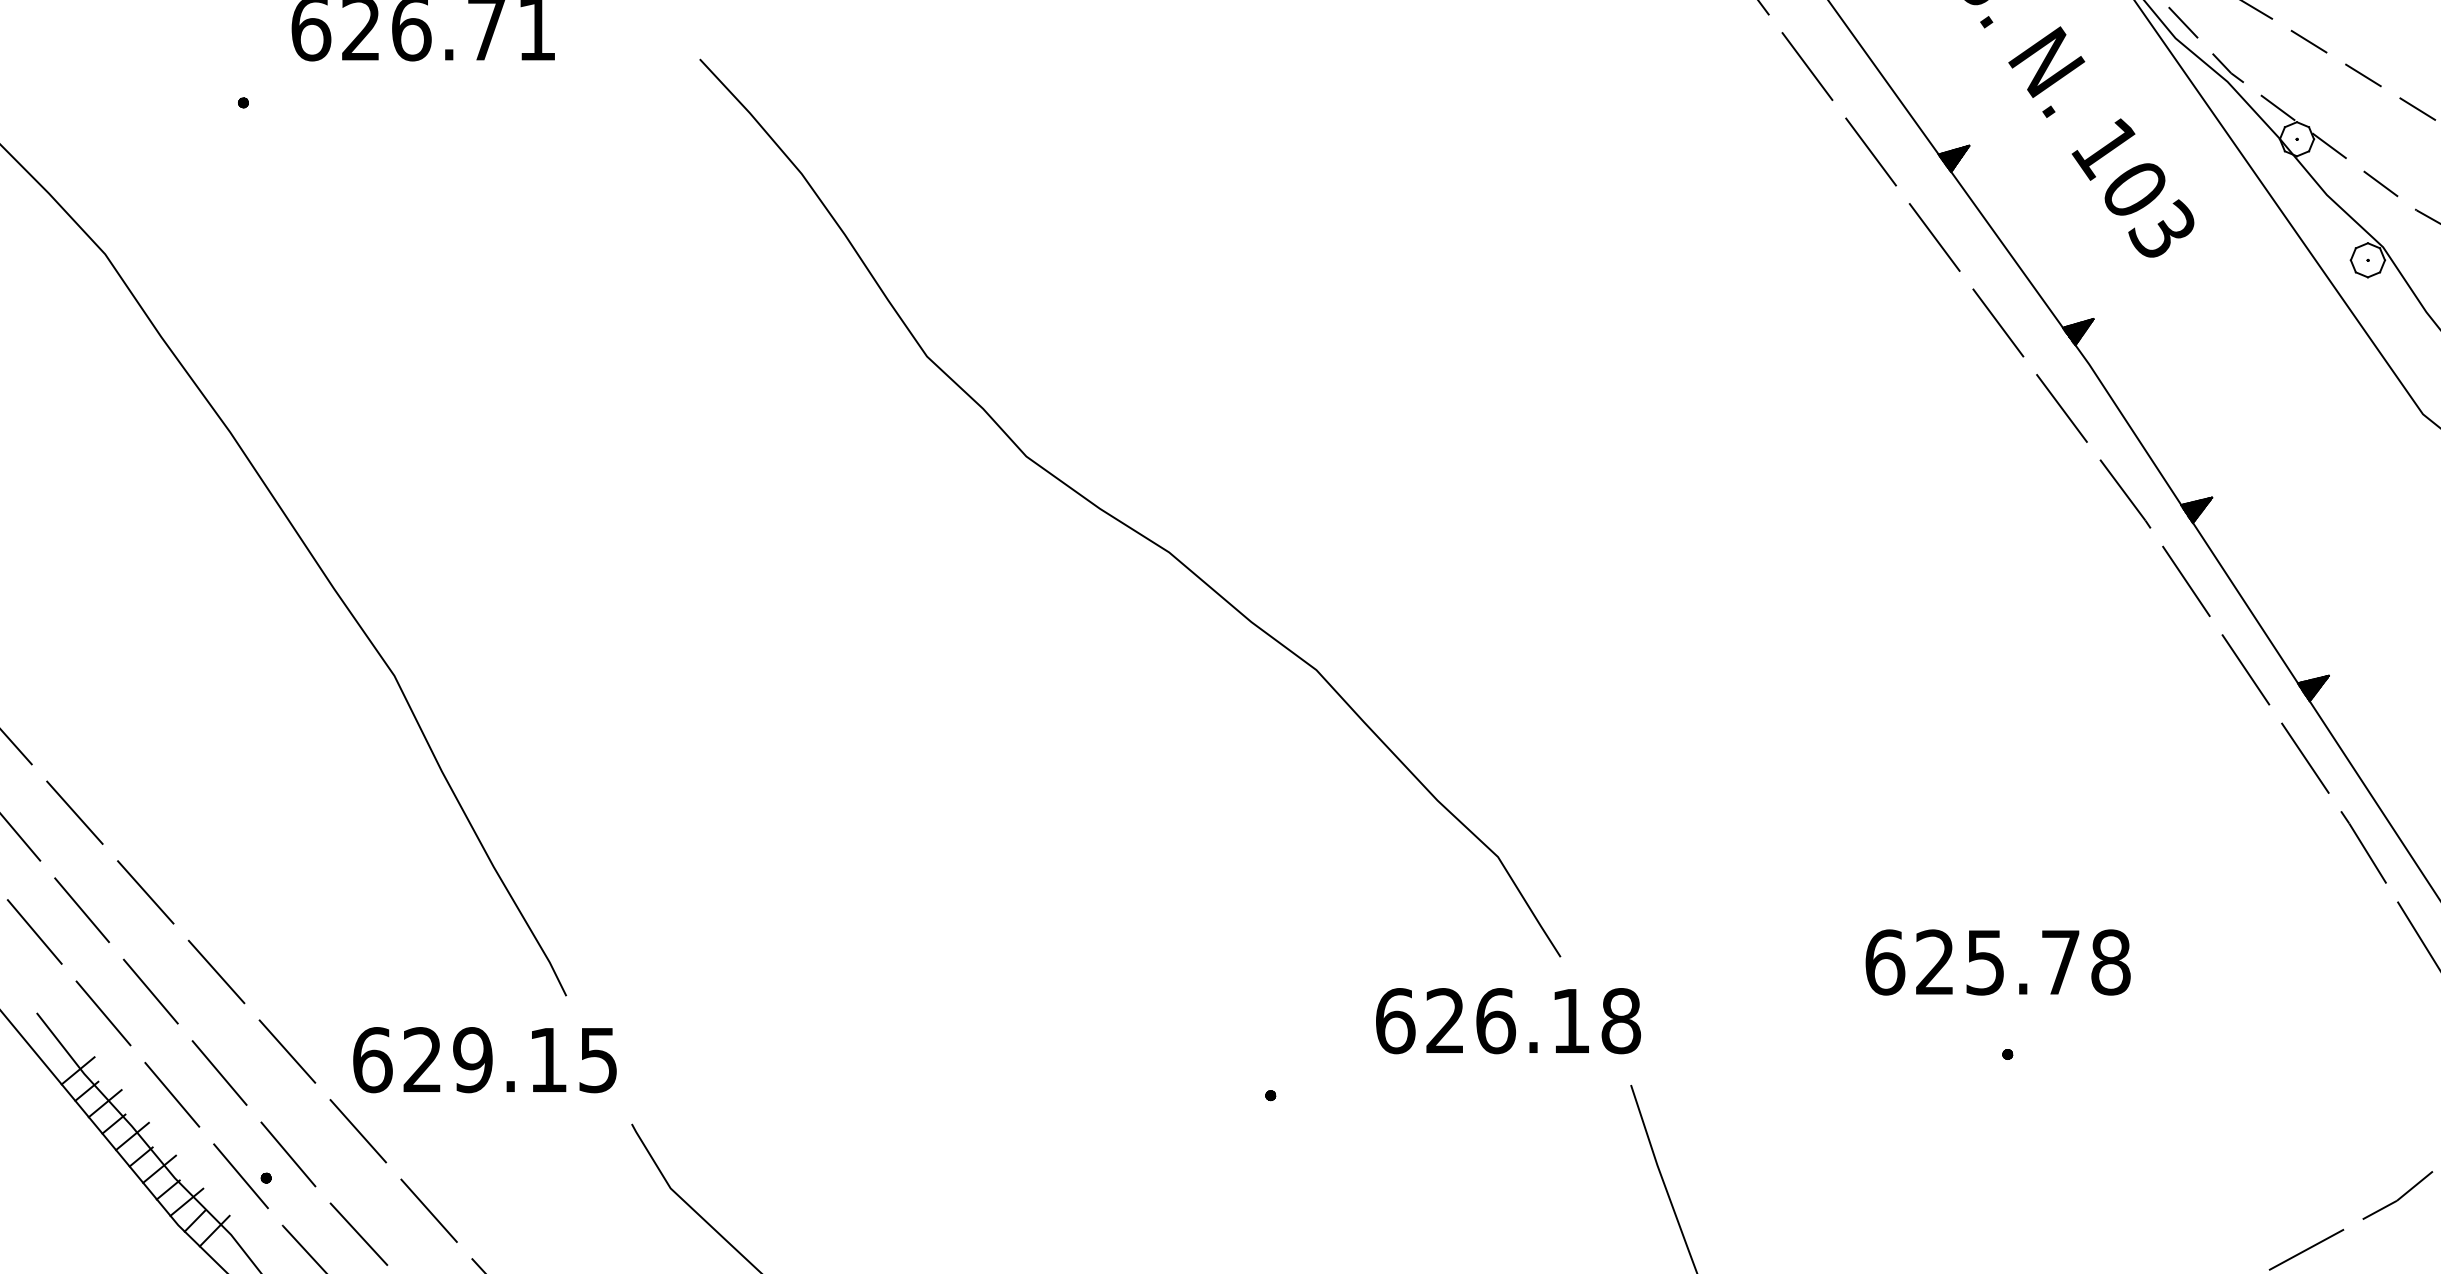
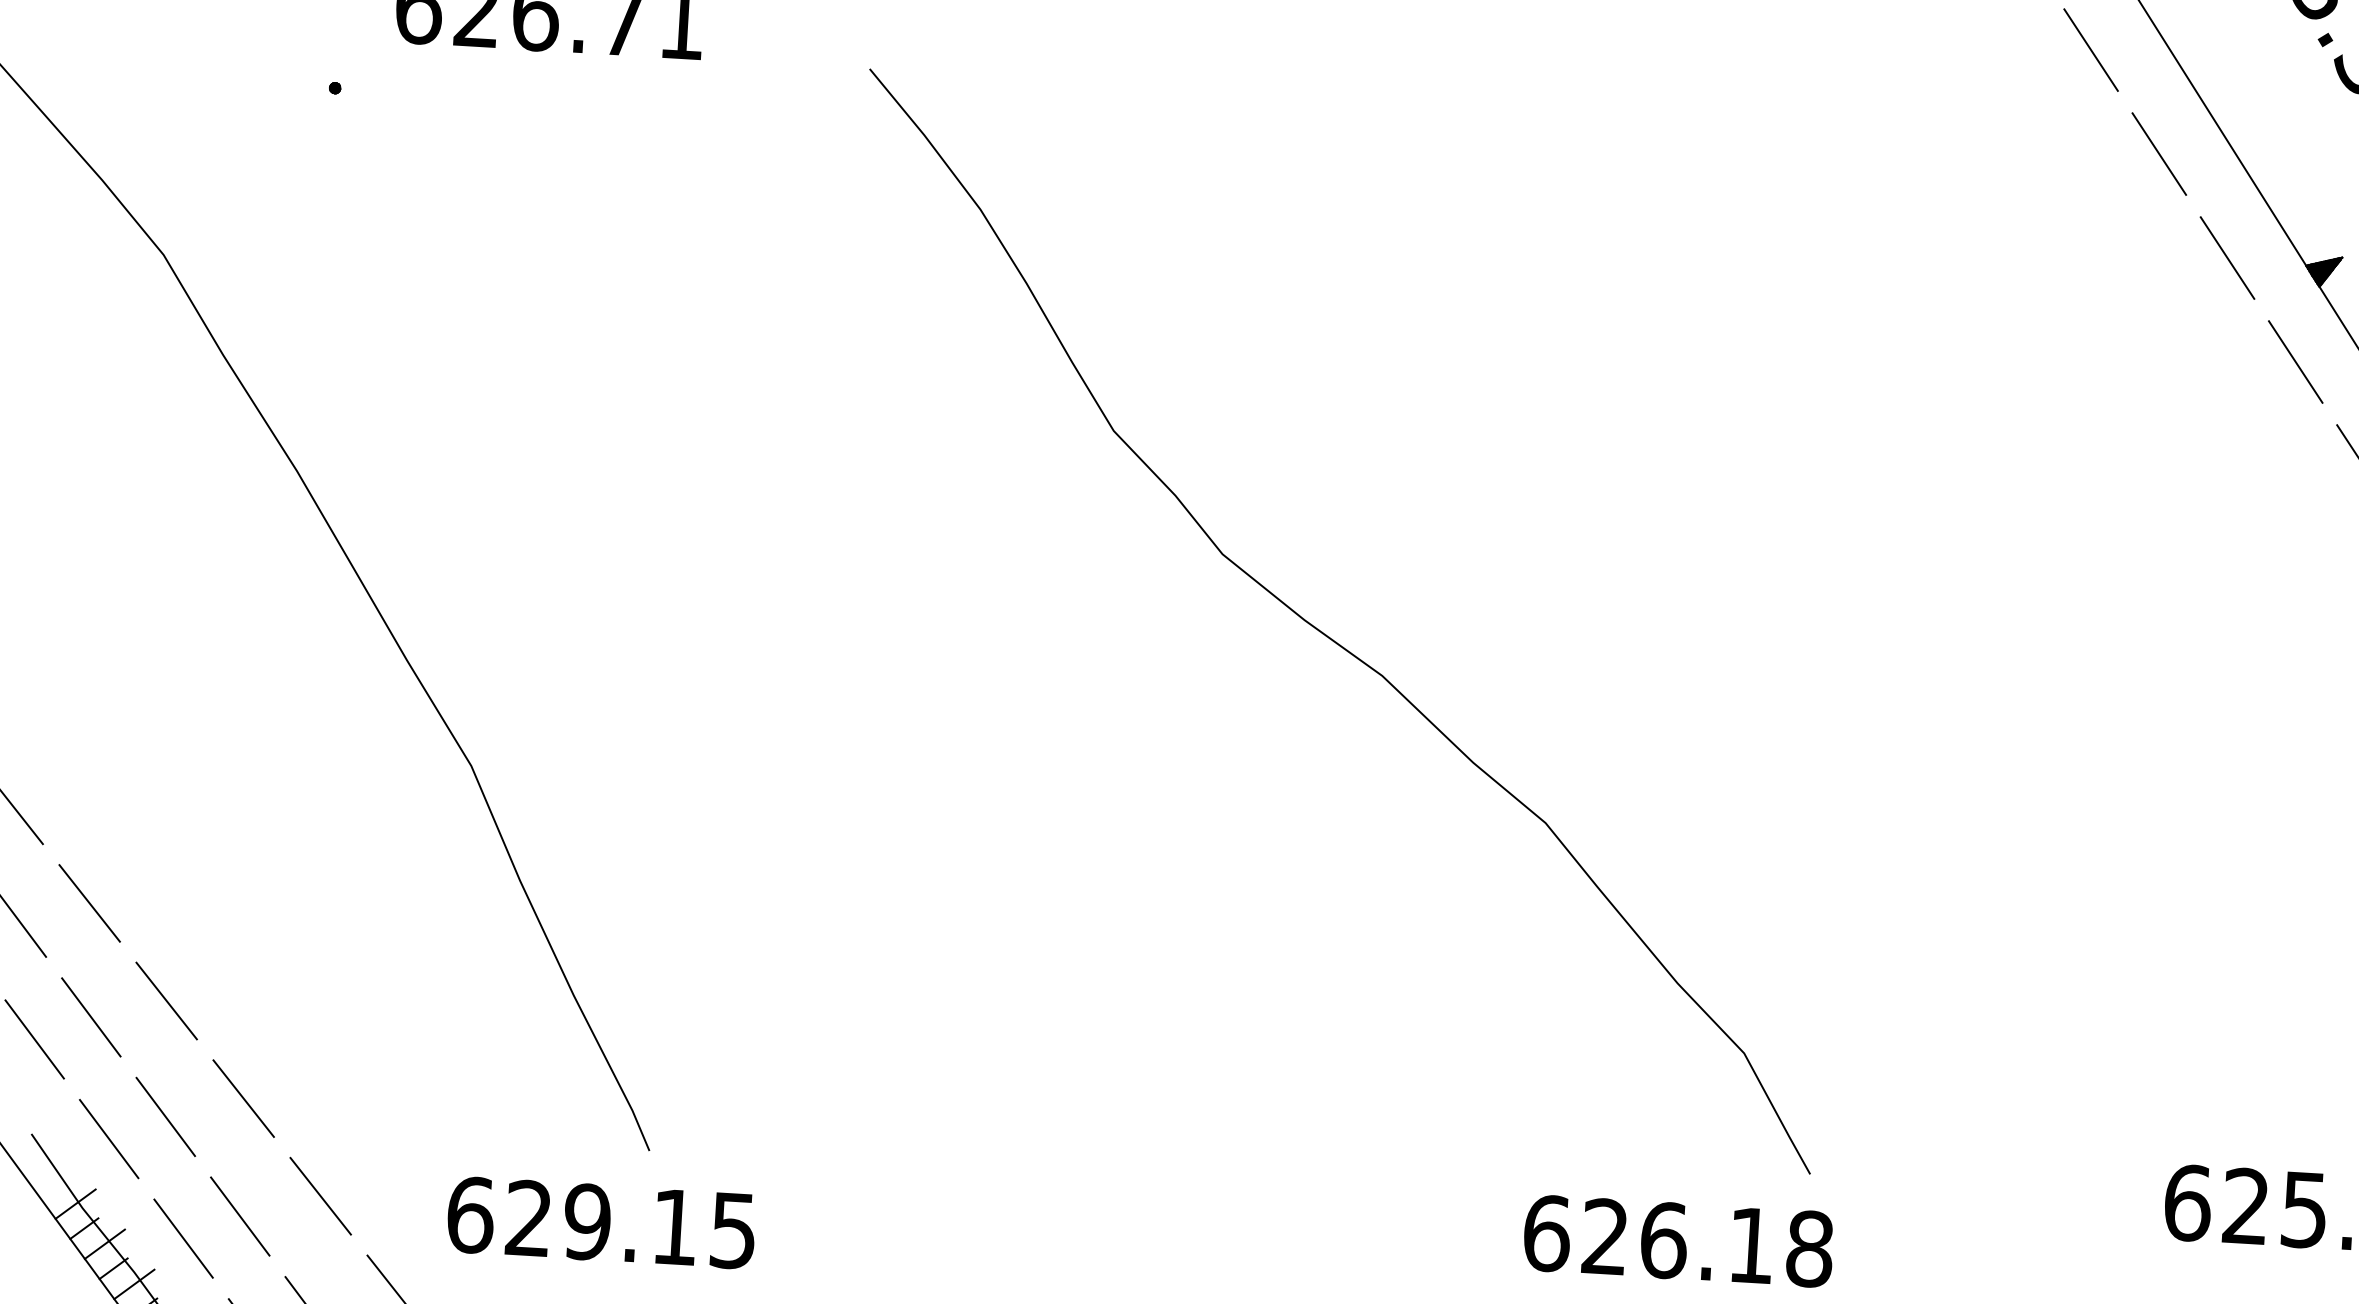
text: (1508, 1021) -> (1678, 1241), moved
text: (484, 1060) -> (600, 1223), moved

